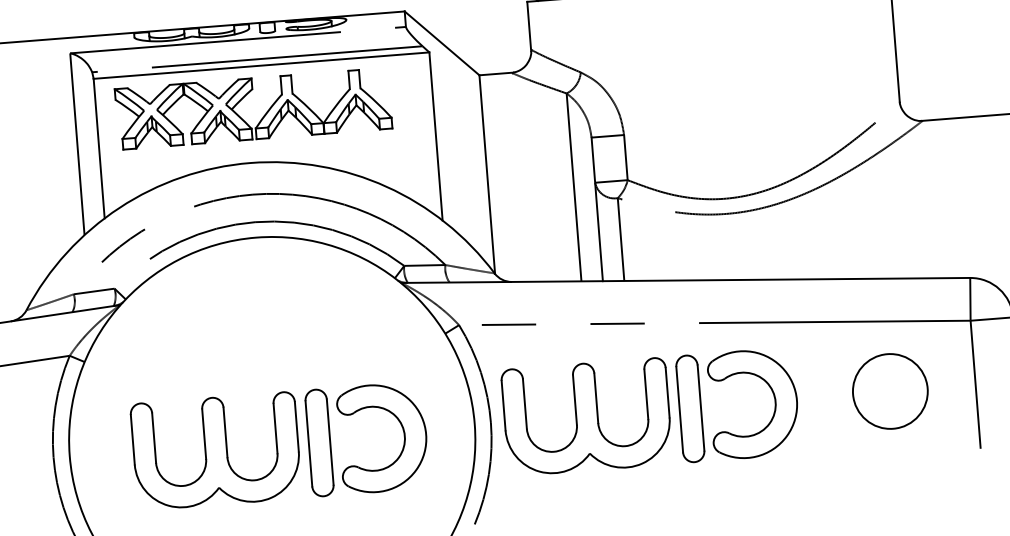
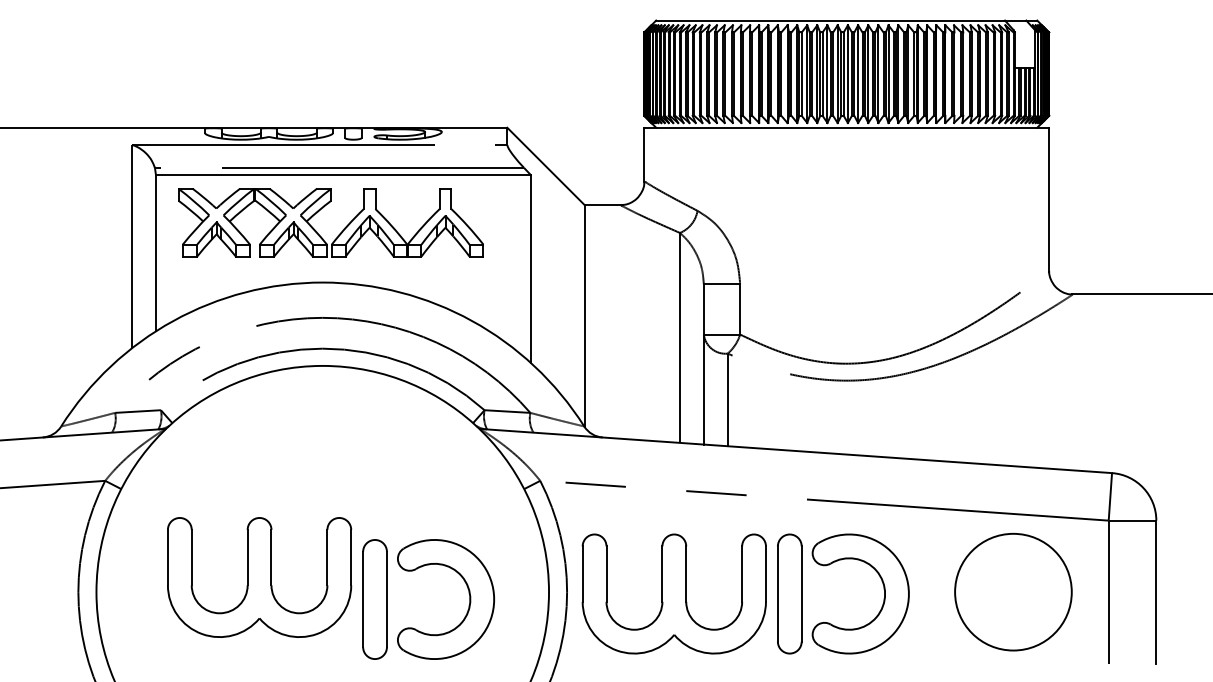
circle: (890, 390) -> (1013, 591), size x1.4
part: (216, 451) -> (259, 577), moved

